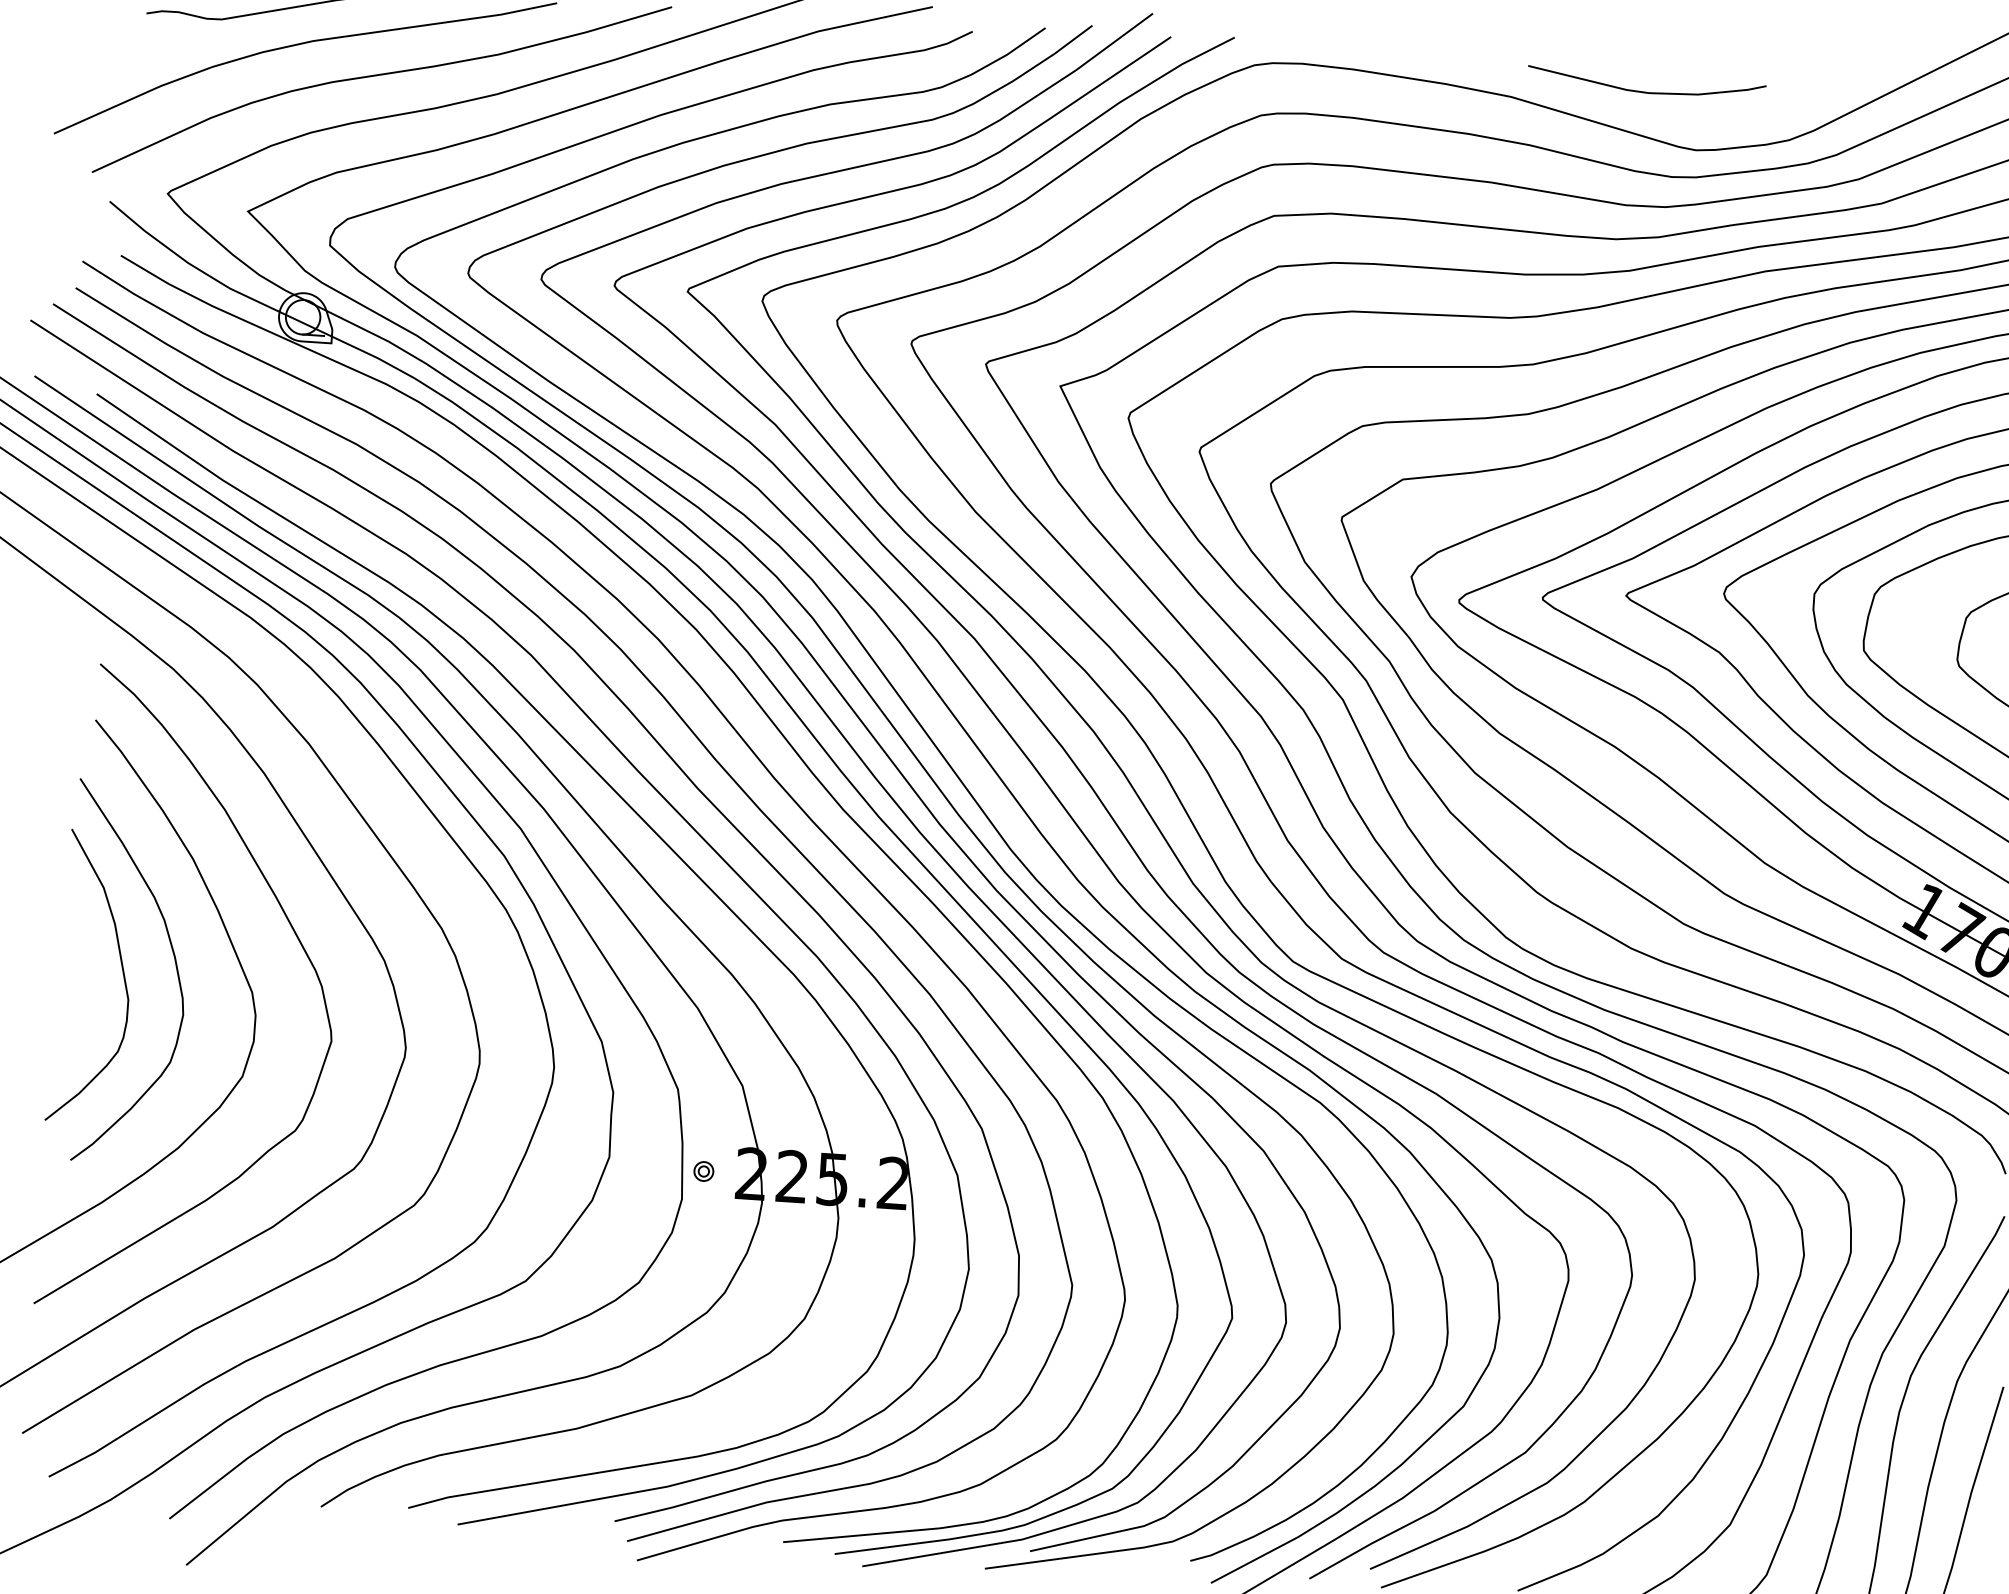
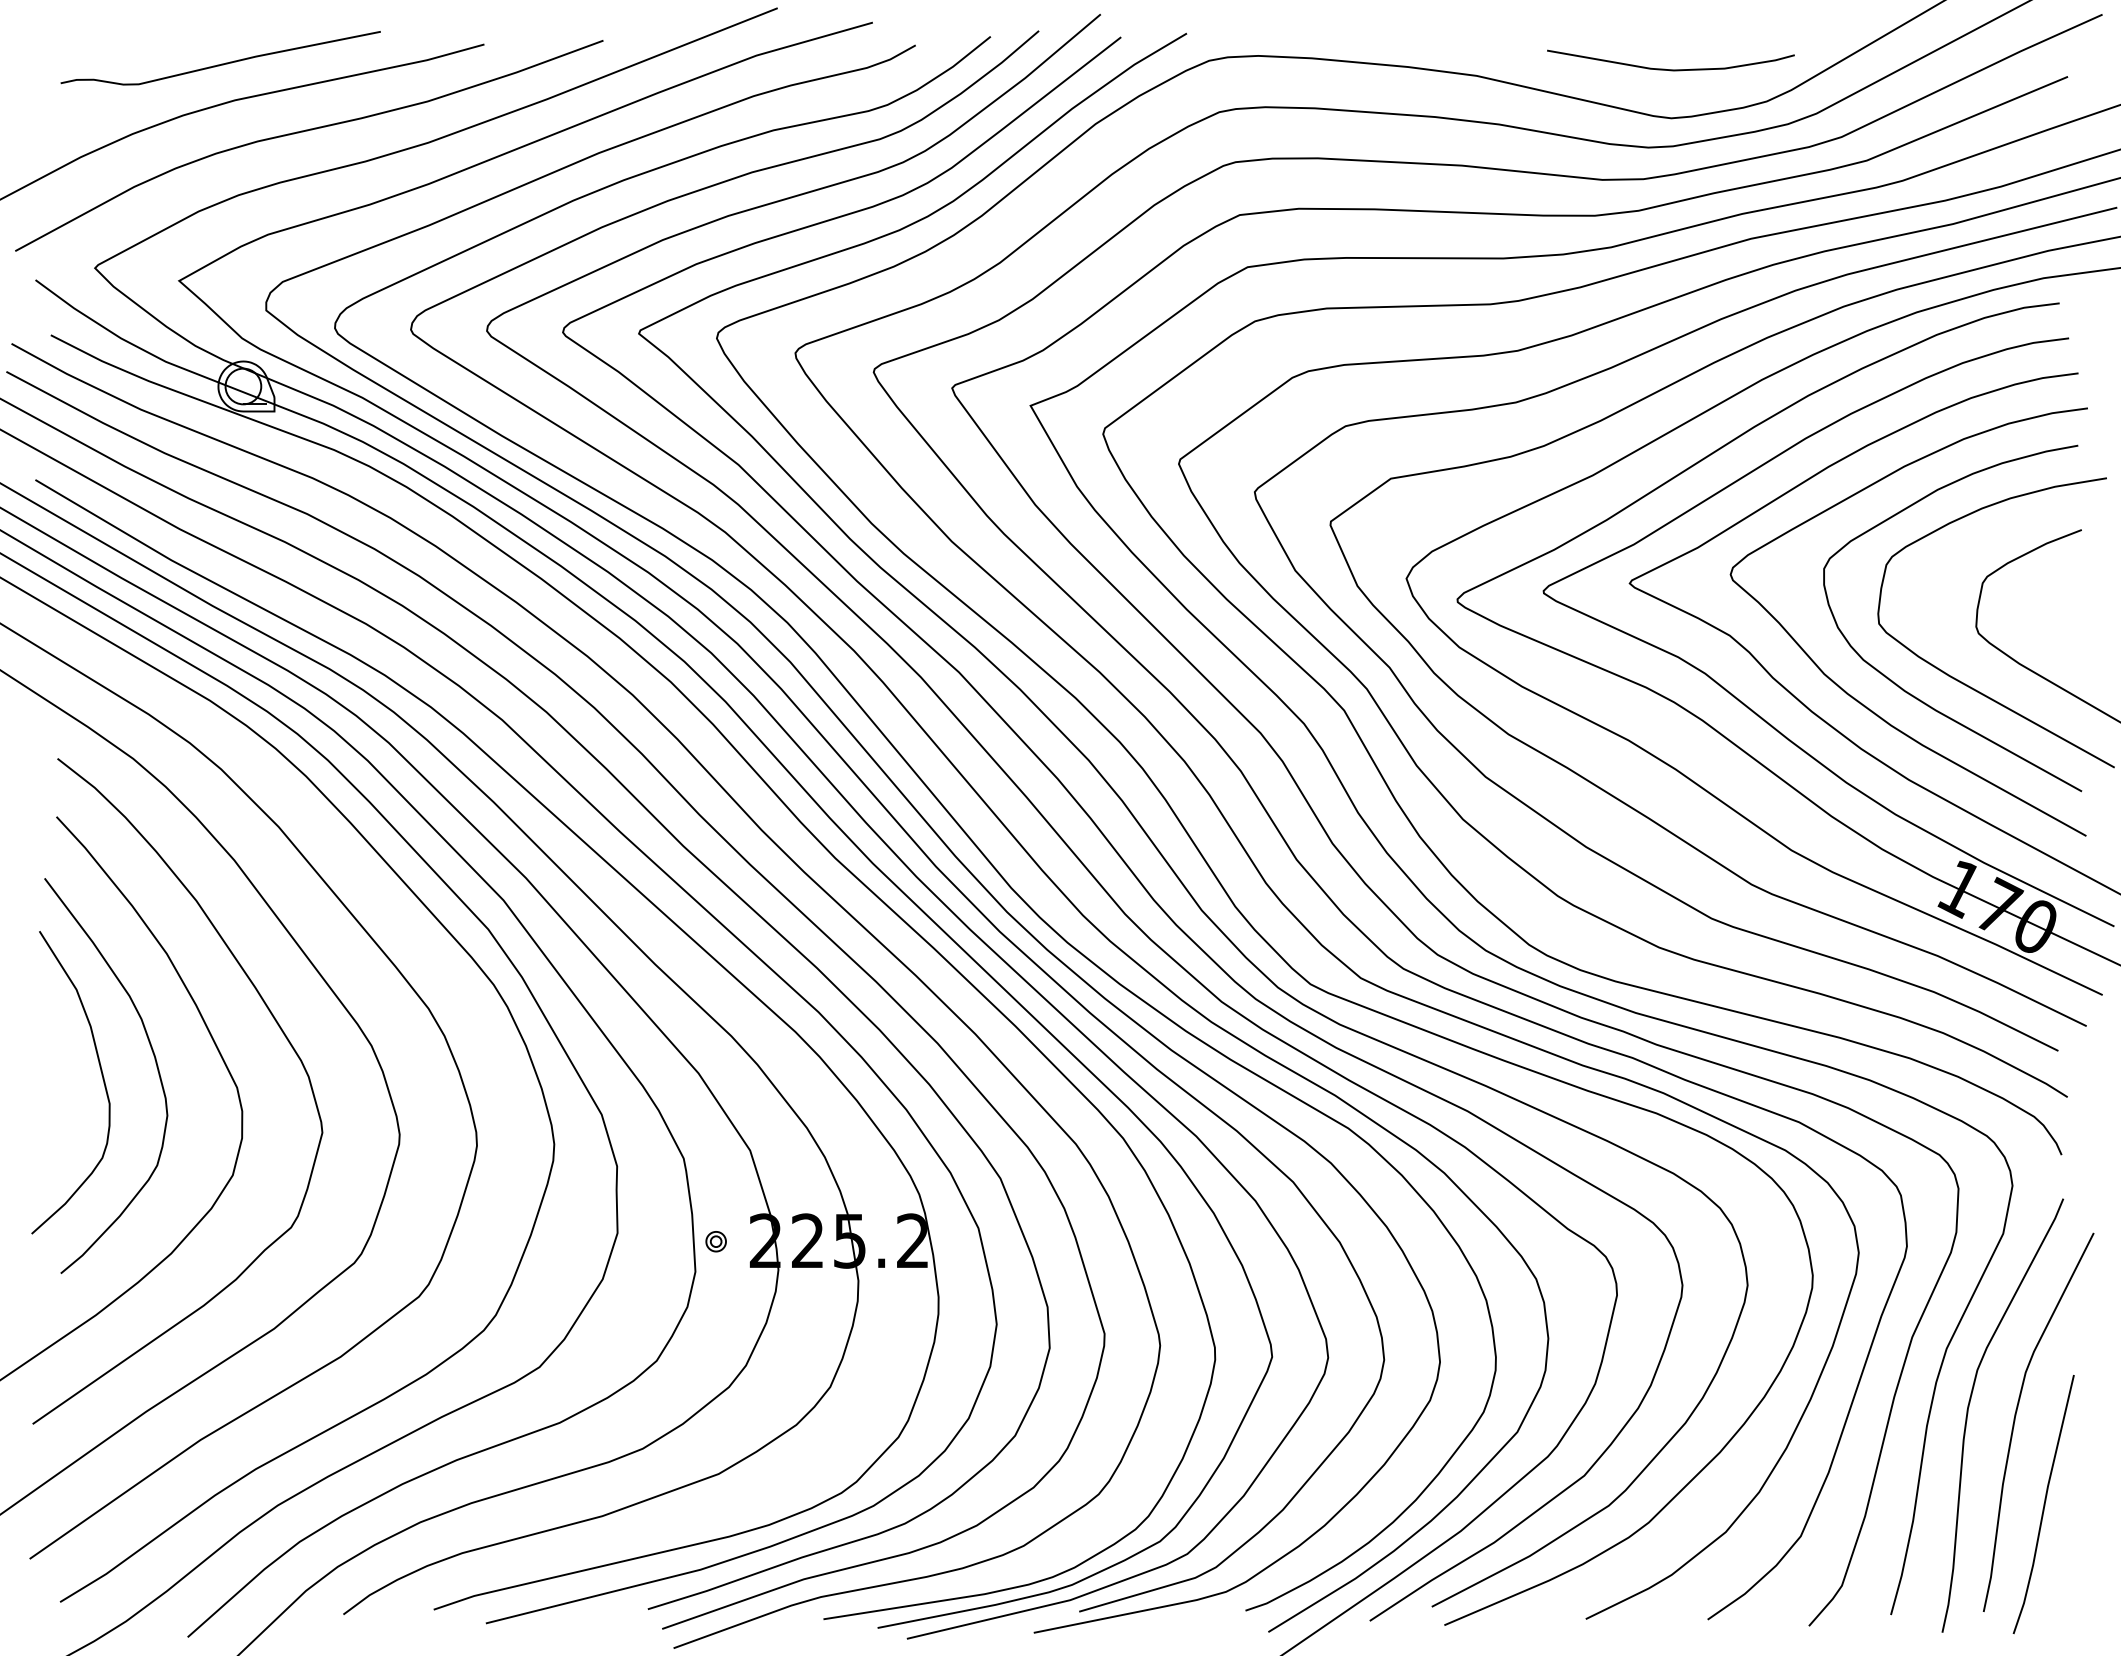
curve: (1645, 91) -> (1670, 69), moved

